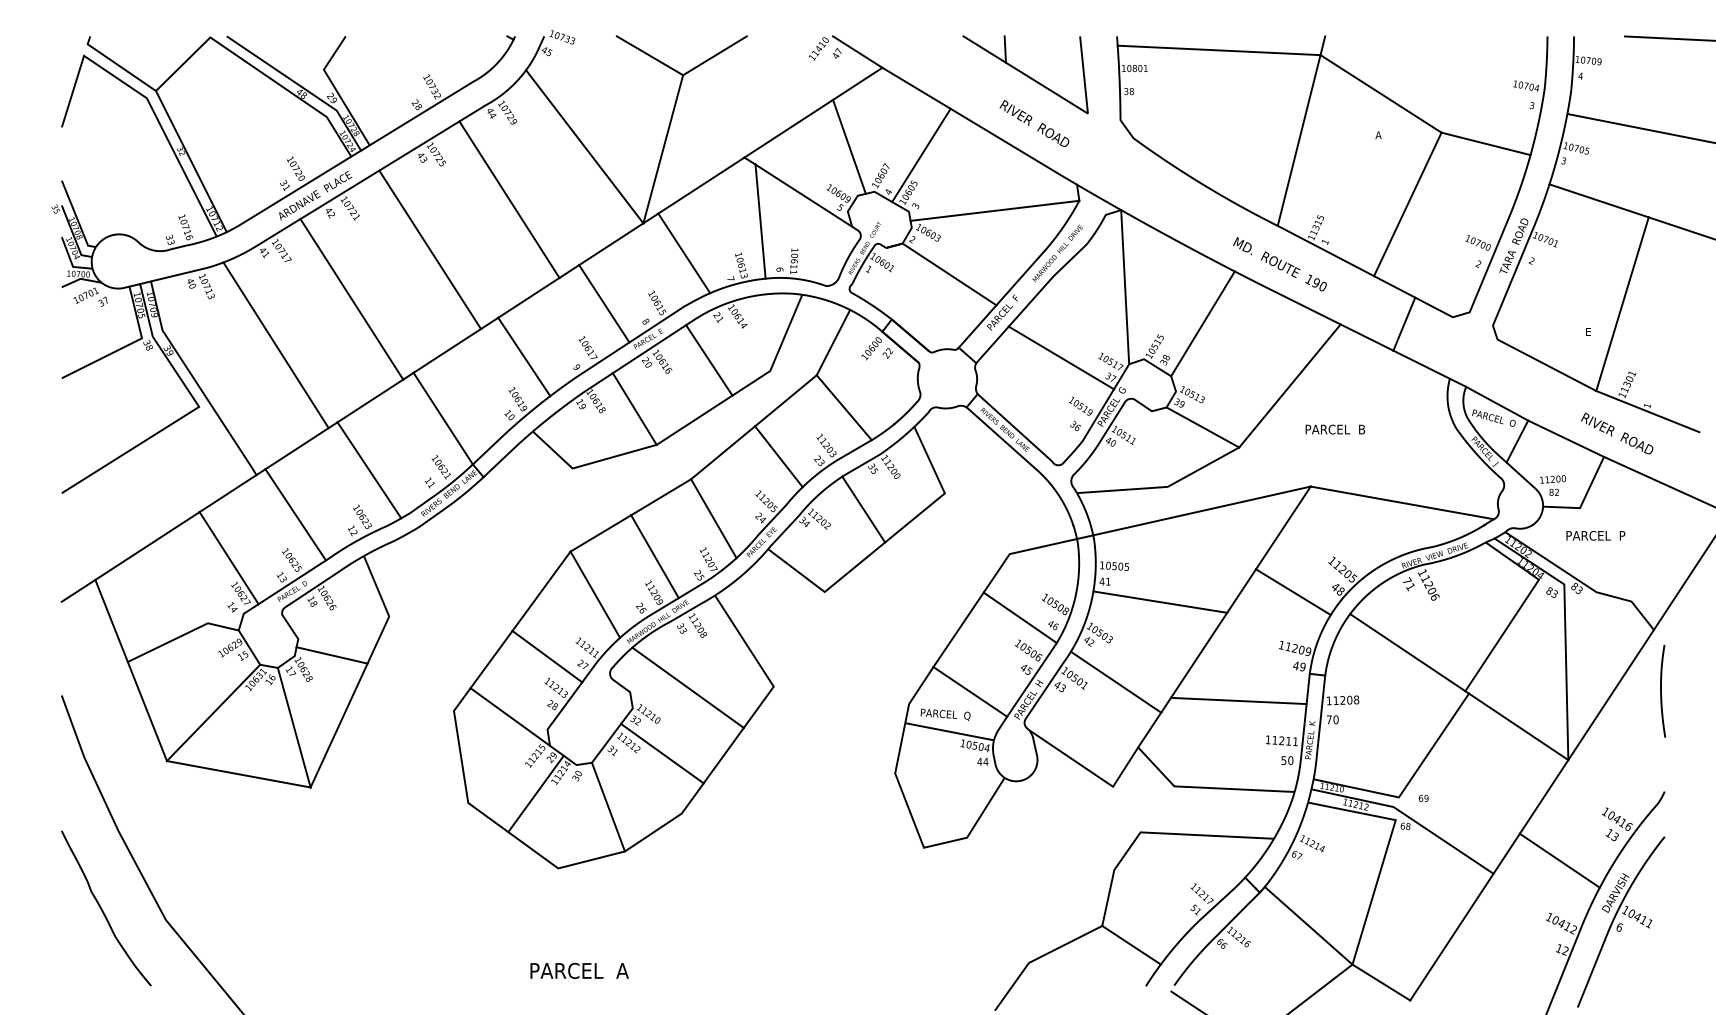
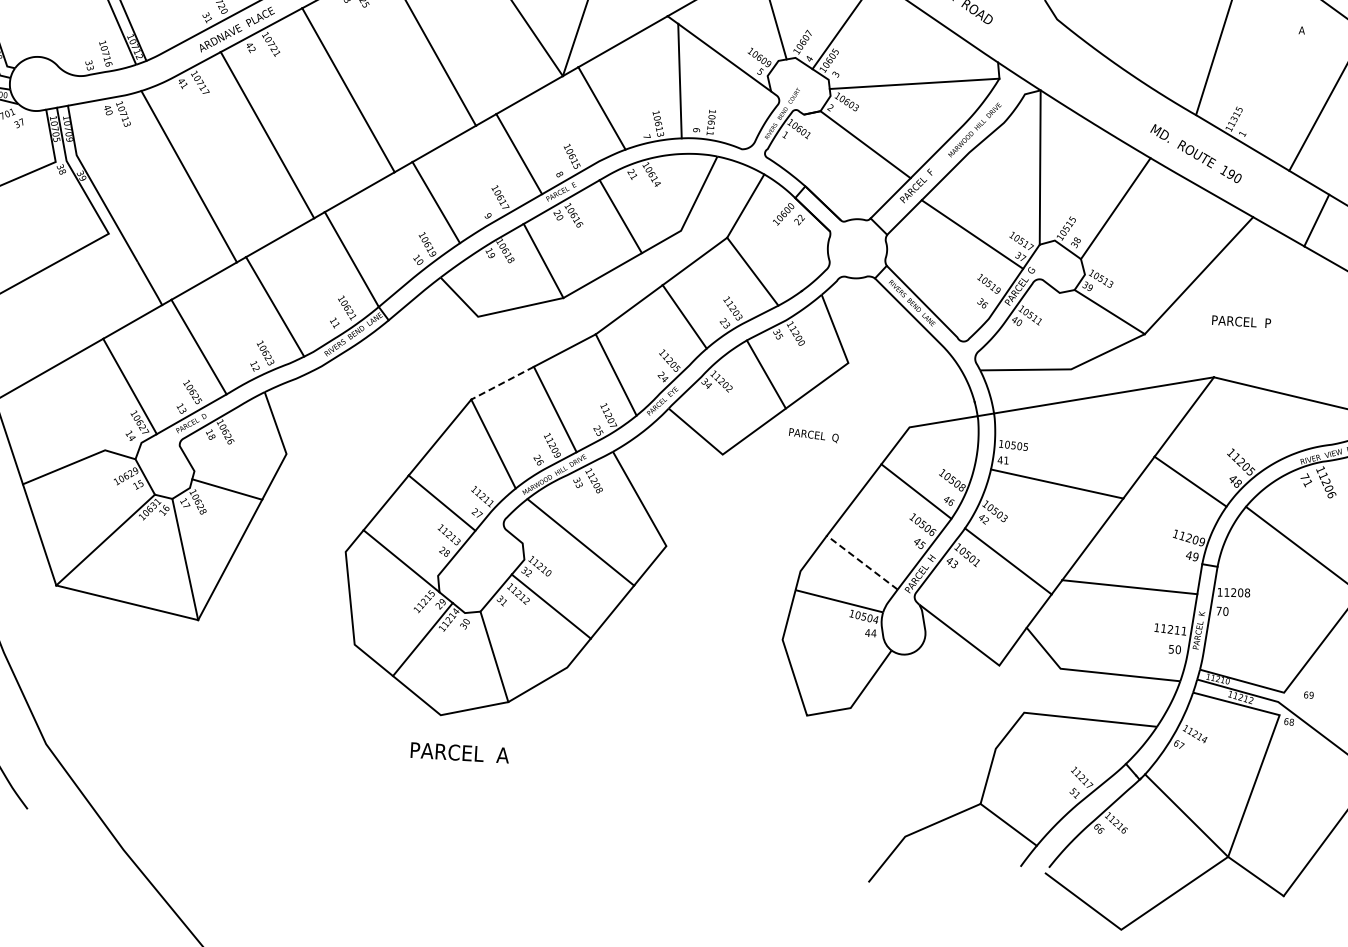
text: (1362, 429) -> (1268, 323), PARCEL  B -> PARCEL  P
line: (600, 533) -> (502, 383), solid -> dashed
line: (969, 691) -> (861, 562), solid -> dashed
text: (945, 714) -> (813, 435), moved
text: (579, 970) -> (459, 752), moved

